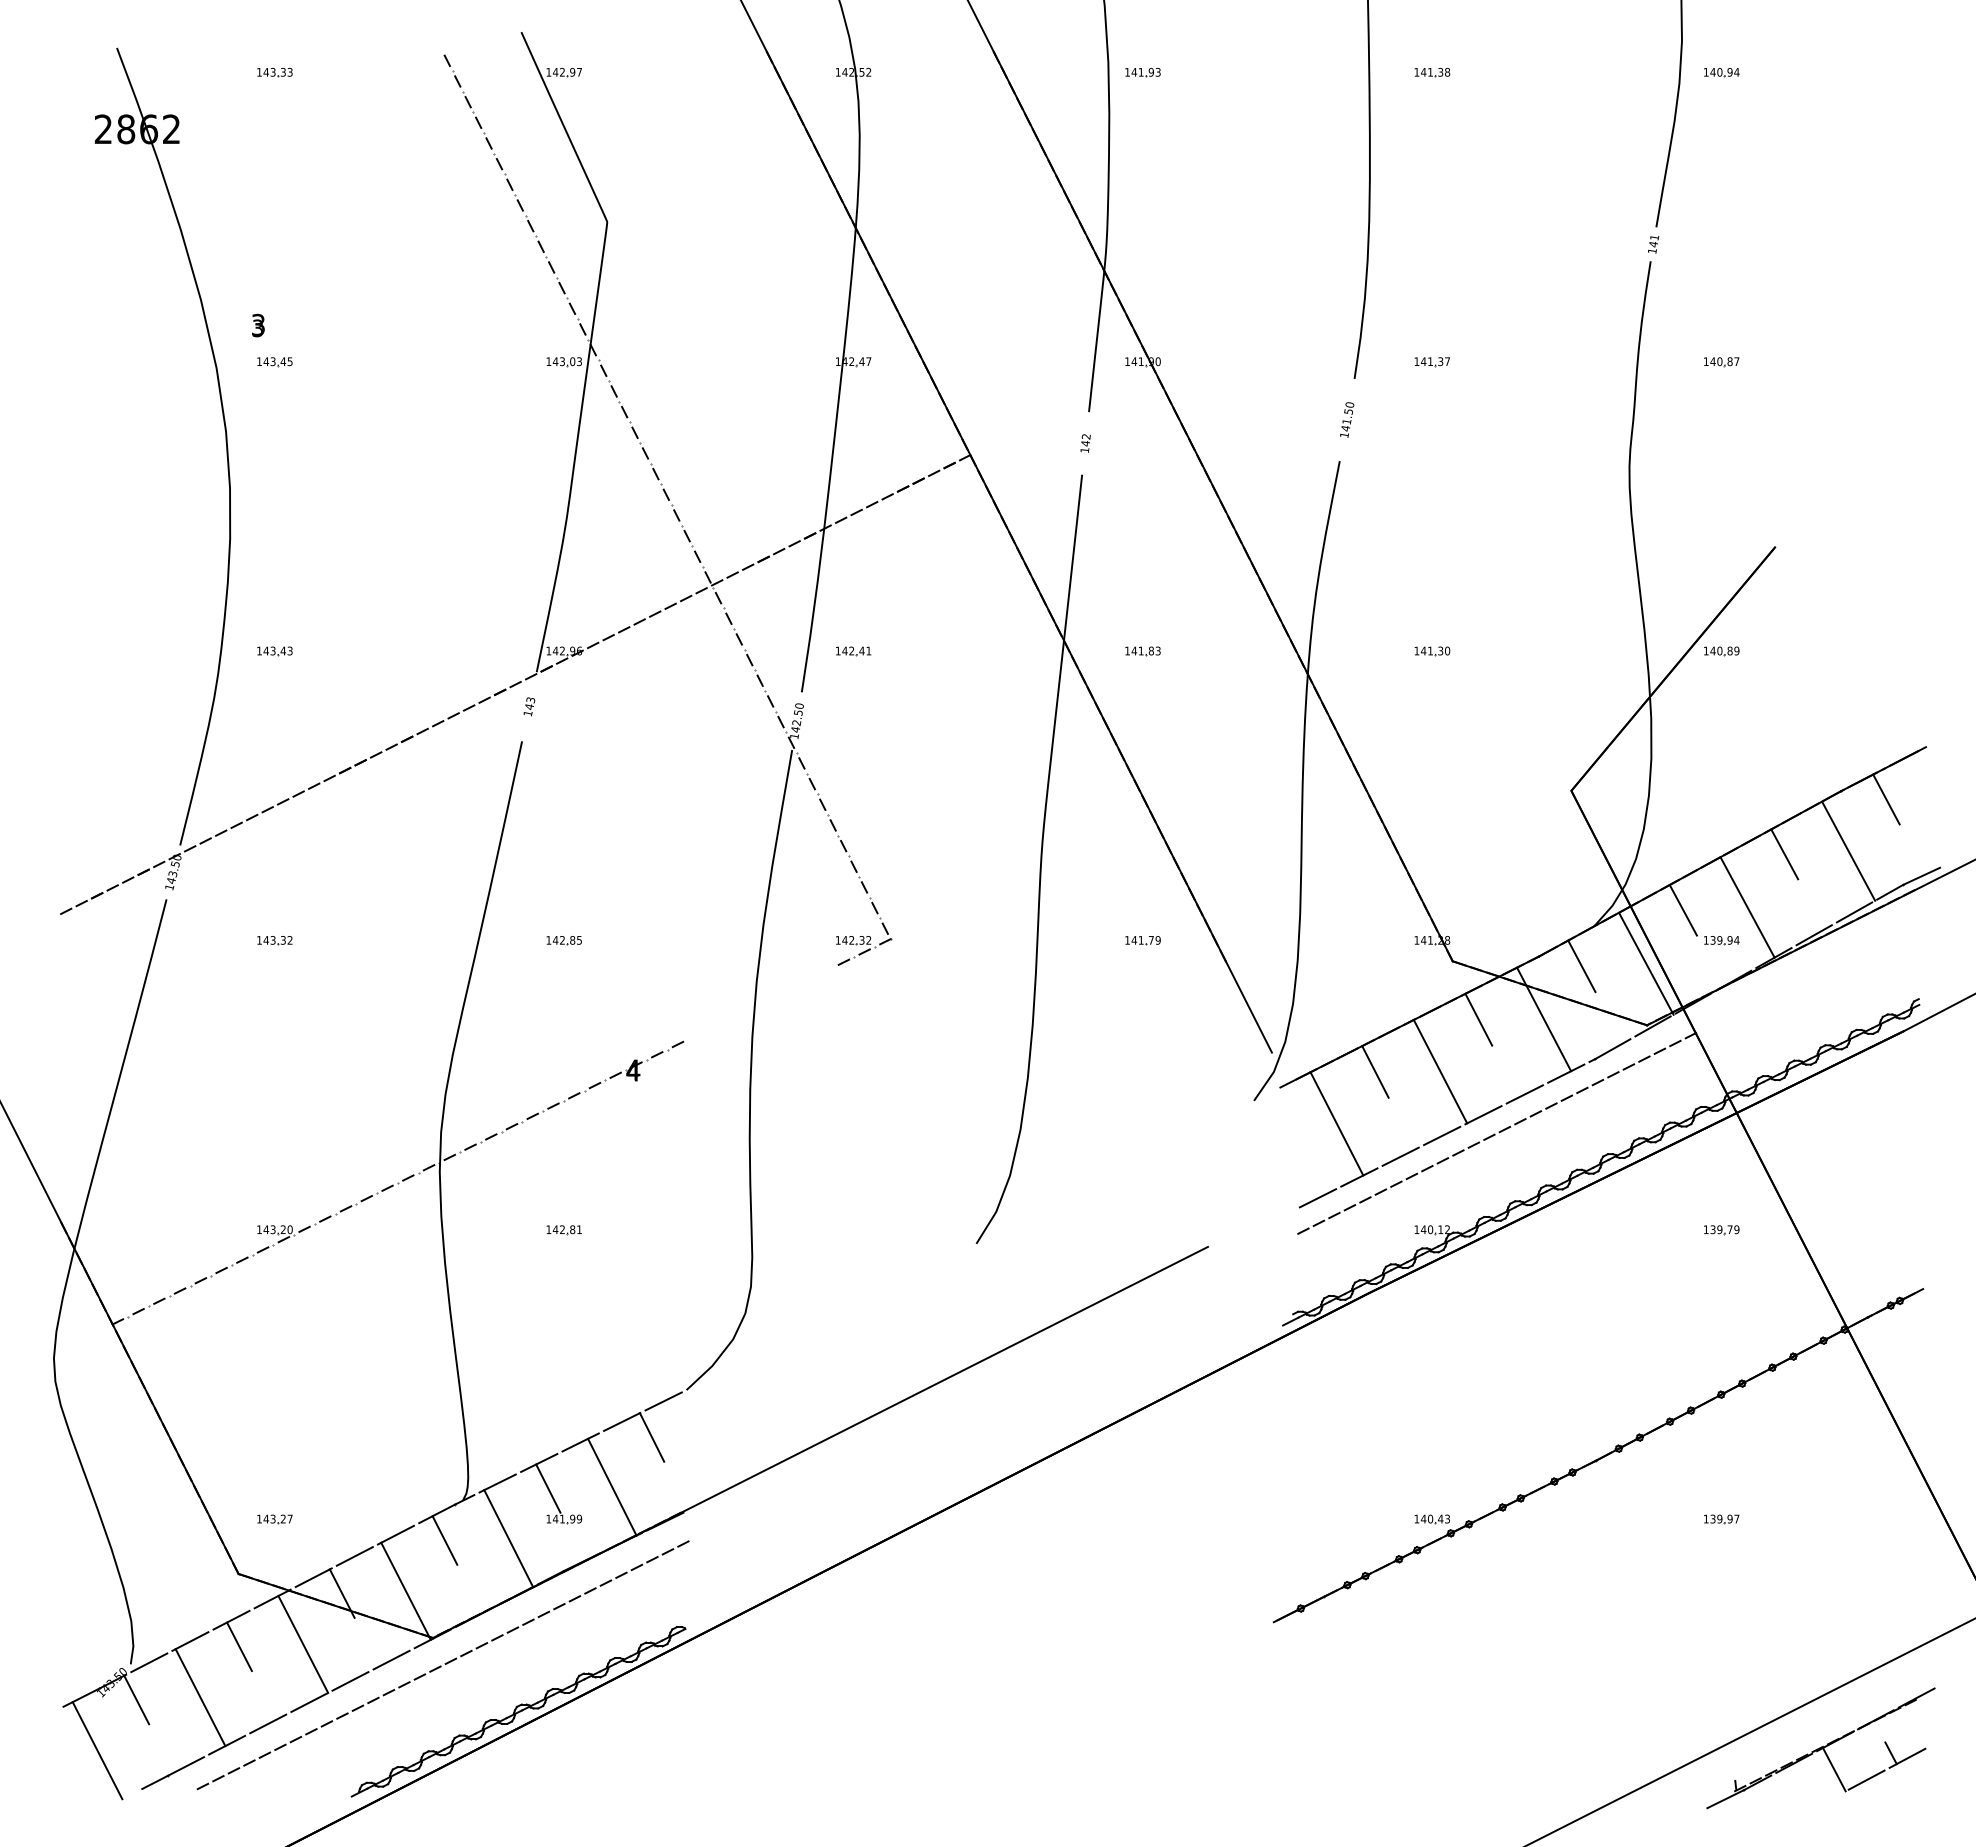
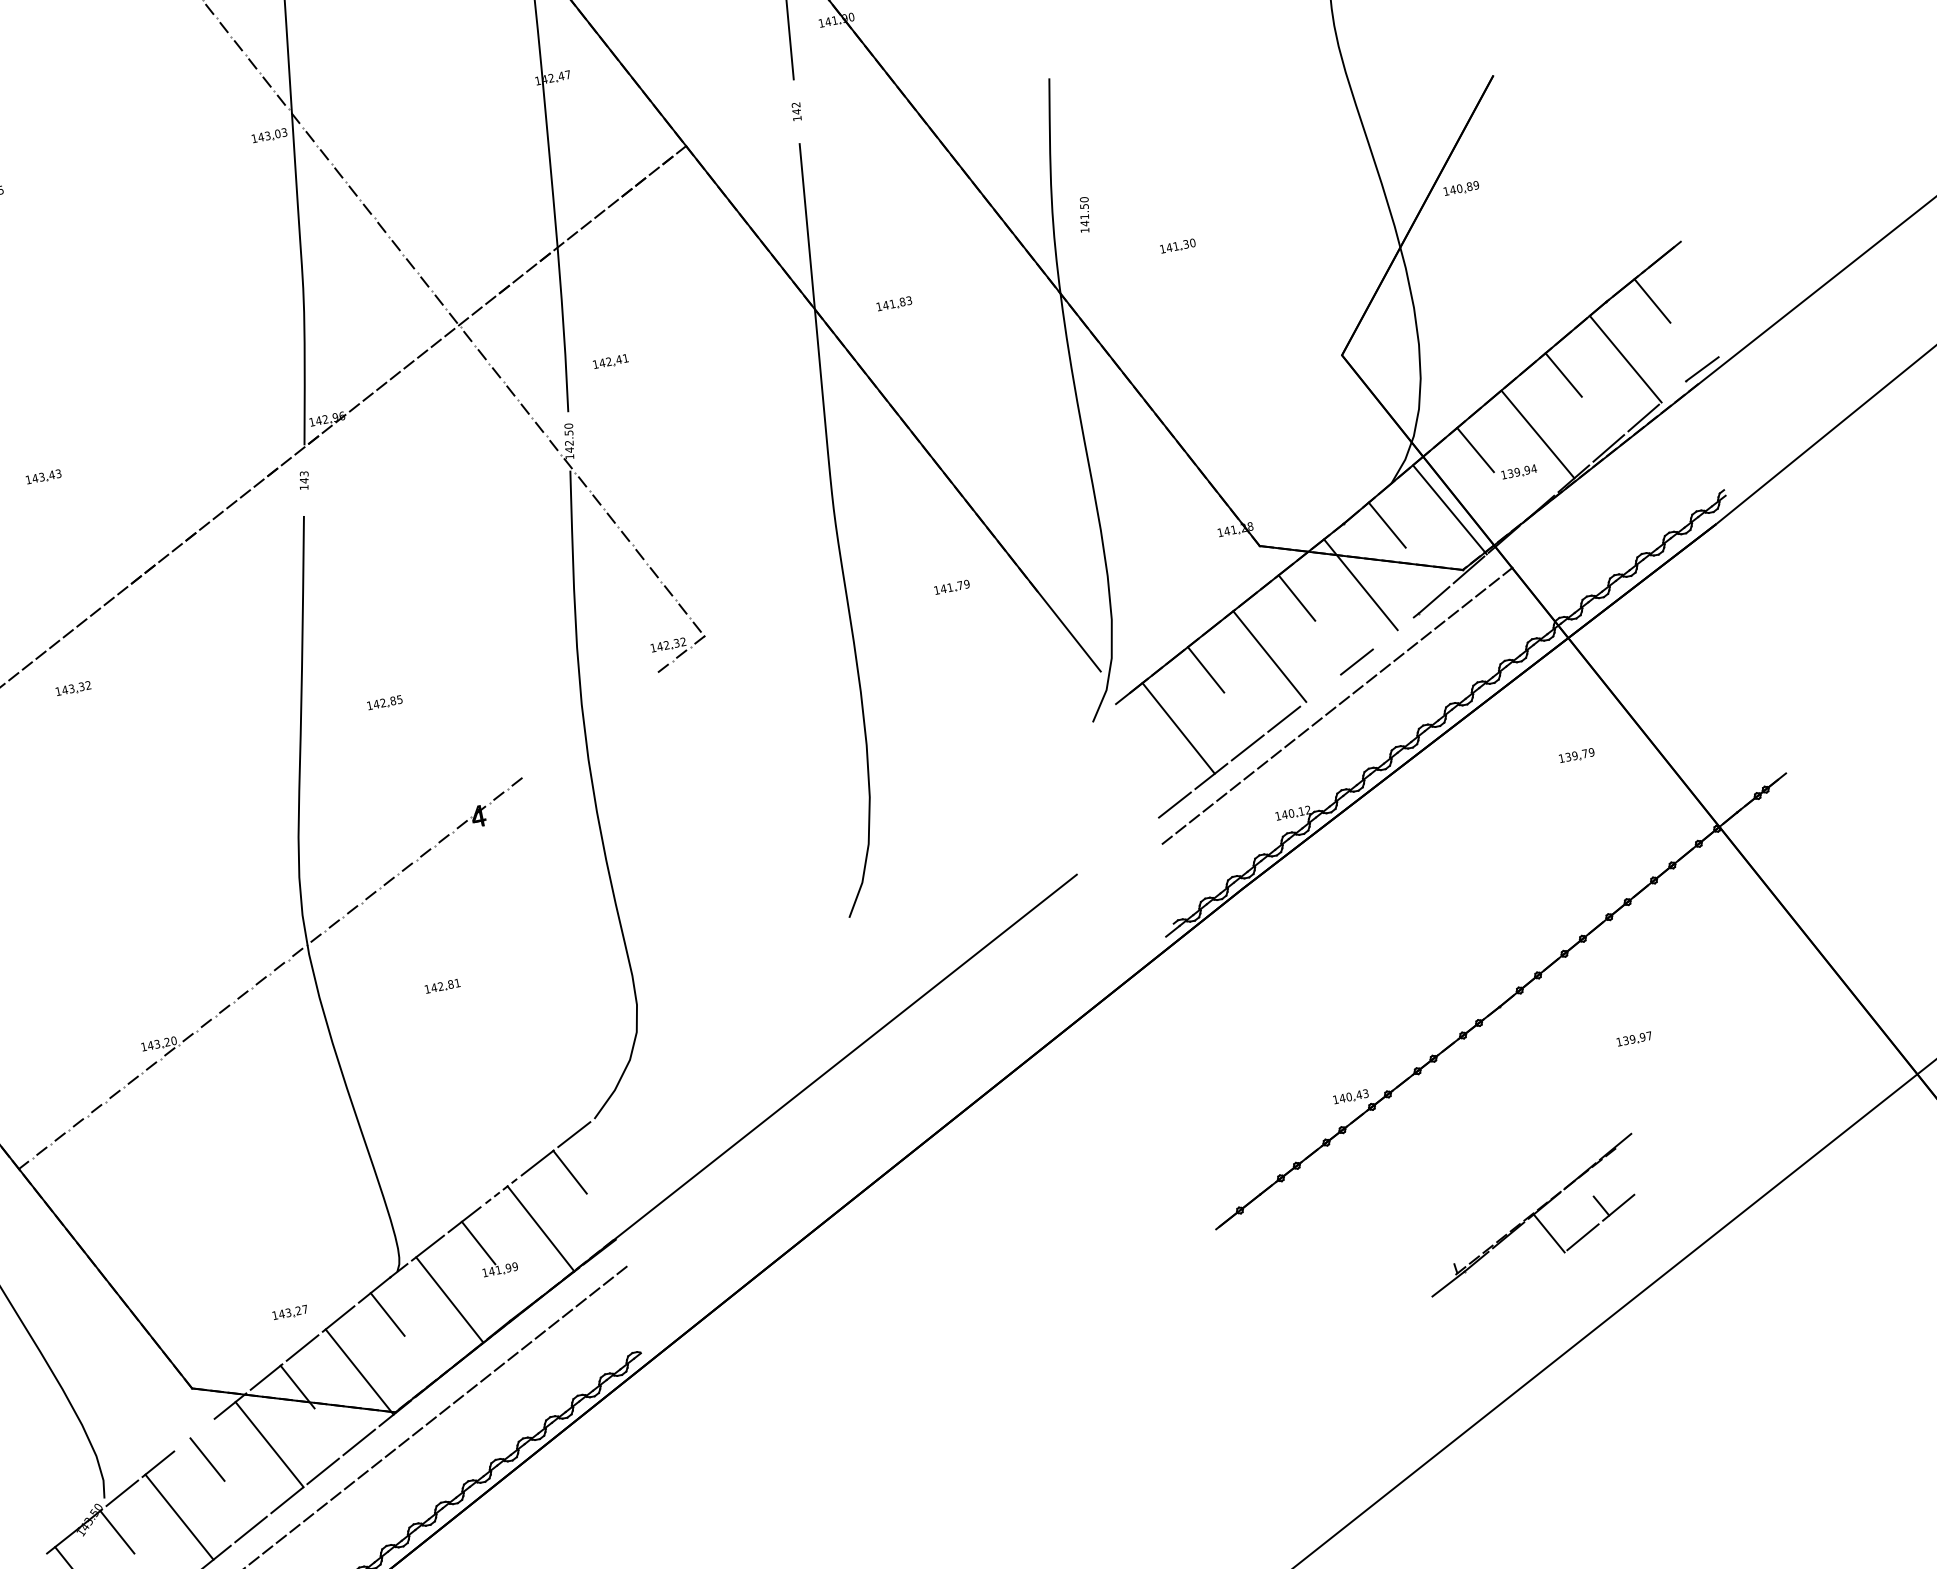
text: (1347, 419) -> (1084, 214), moved
line: (1890, 891) -> (1674, 390), removed
part: (274, 940) -> (73, 688), moved
line: (1566, 1073) -> (1393, 633), removed
line: (1483, 1115) -> (1320, 690), removed
line: (580, 1442) -> (500, 1191), solid -> dashed
part: (274, 1519) -> (289, 1312), moved
line: (231, 1619) -> (194, 1434), removed
part: (1820, 1748) -> (1531, 1215), moved

